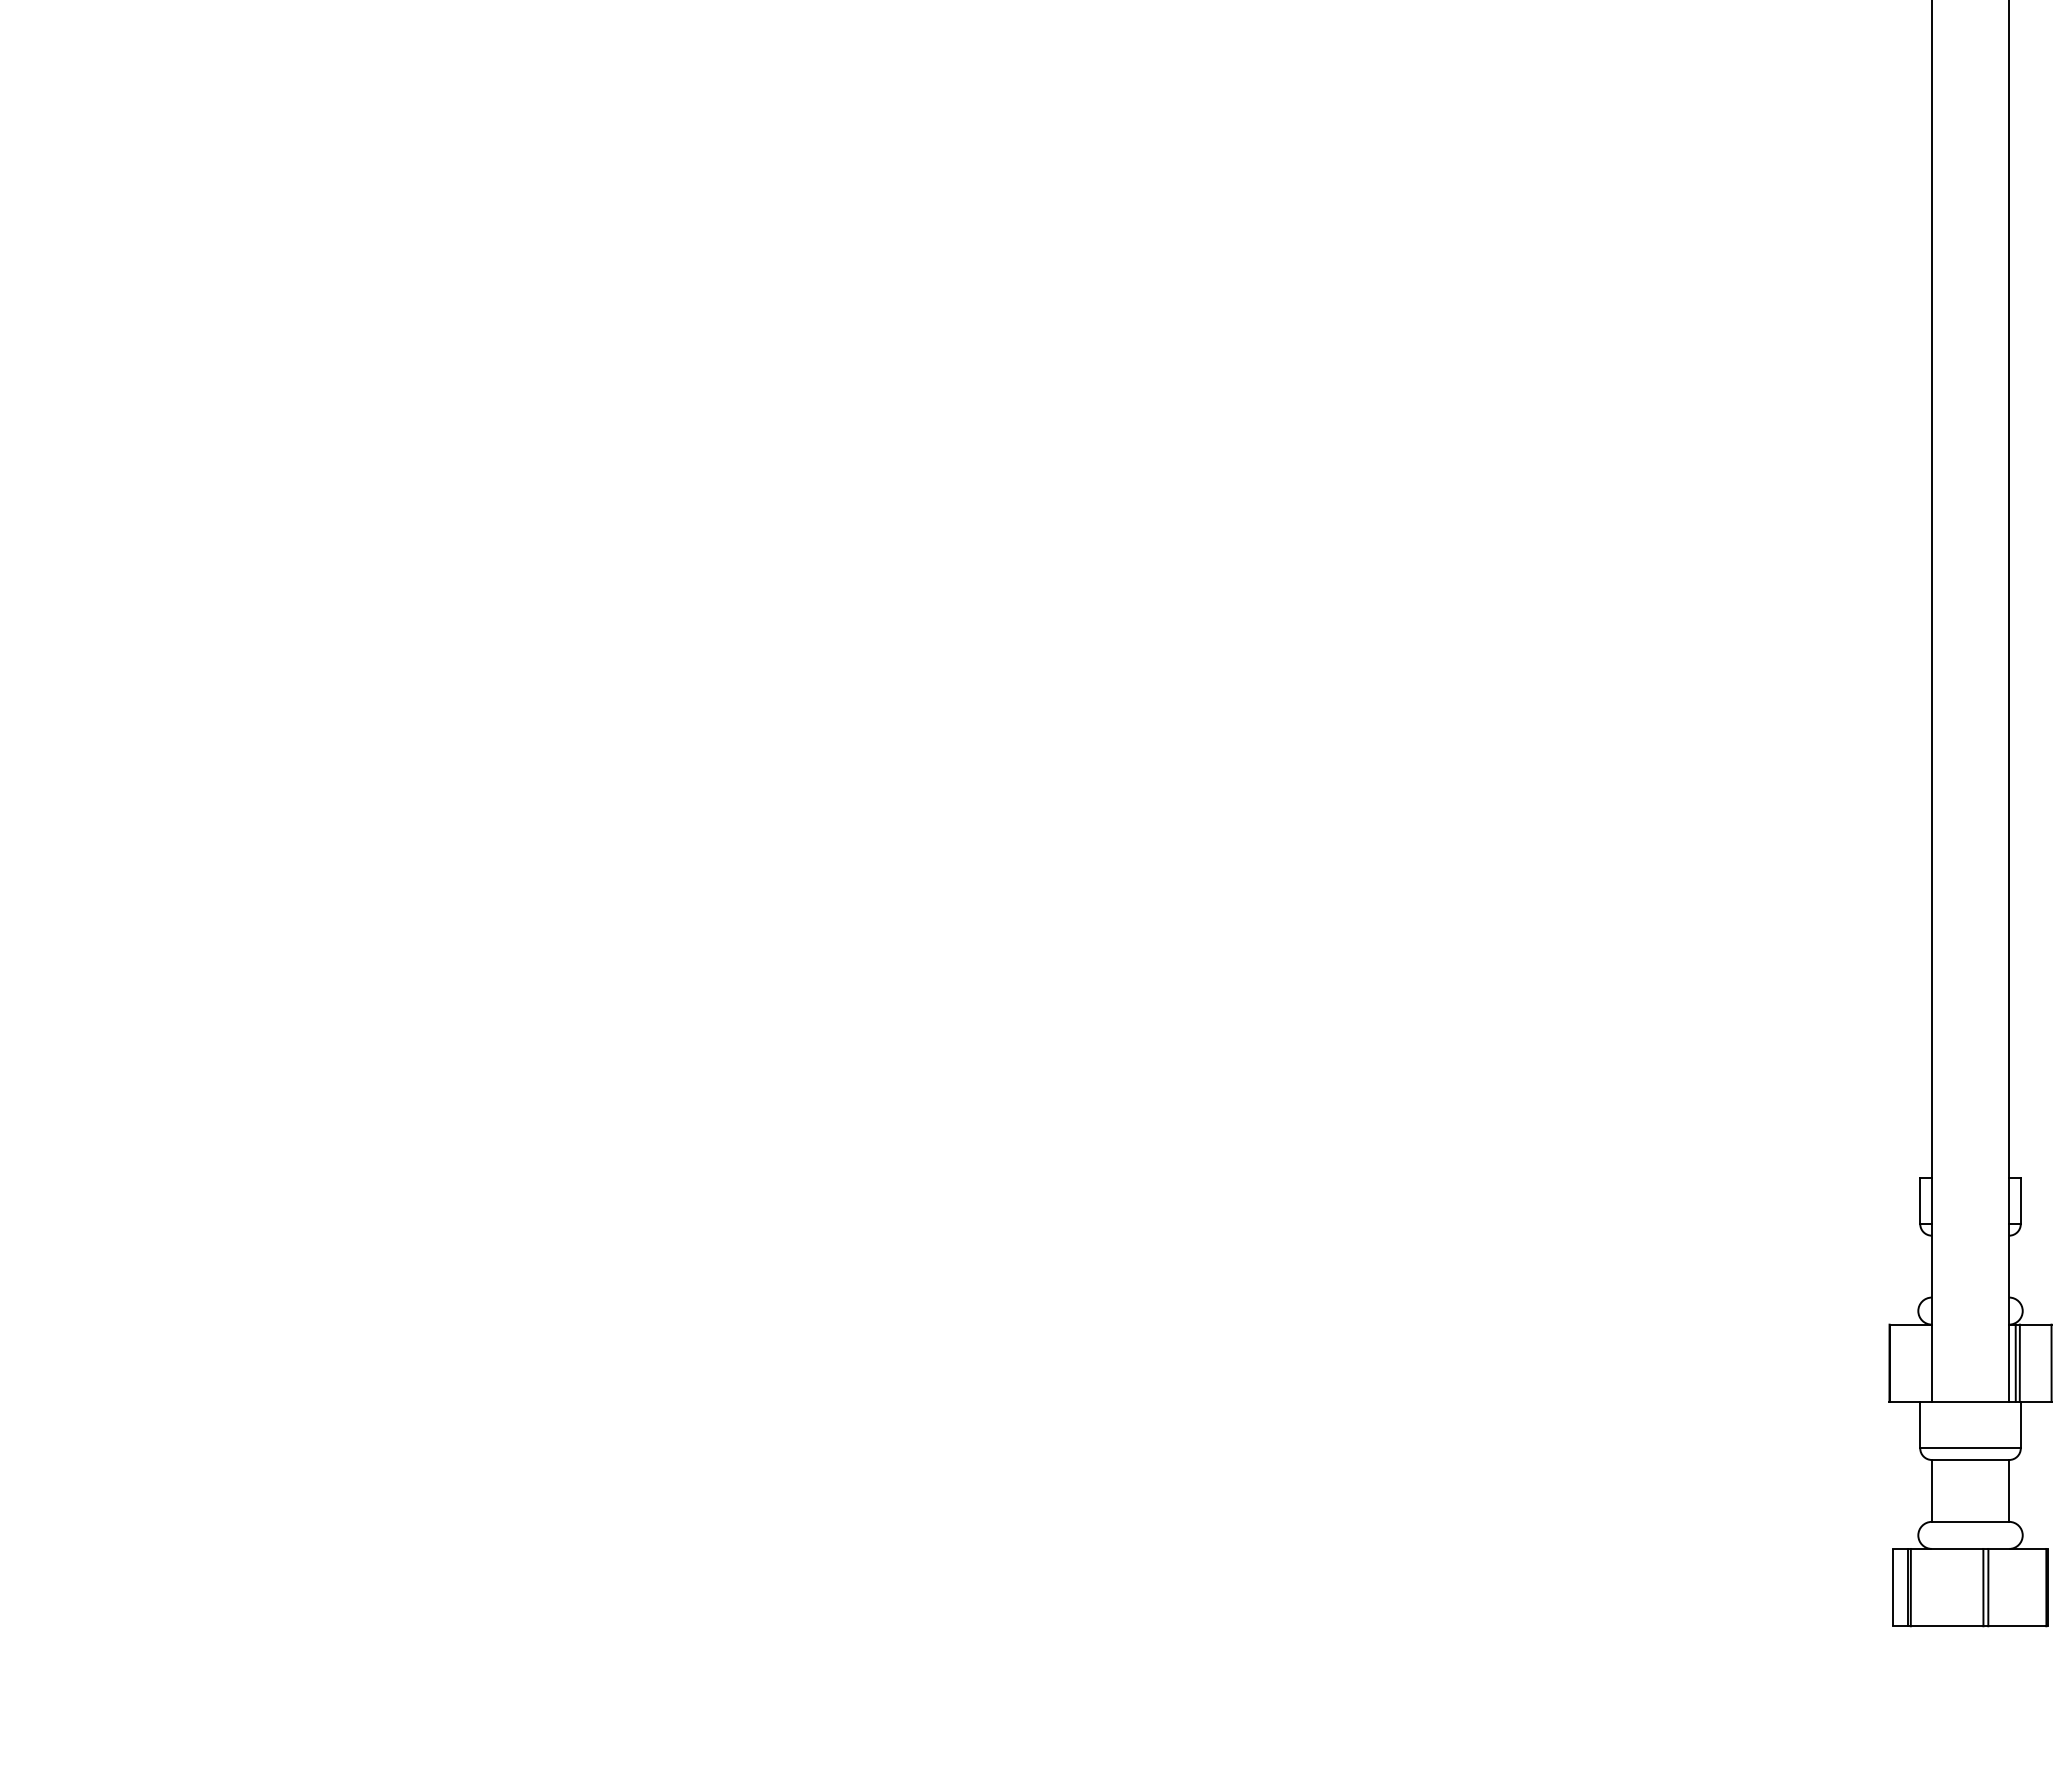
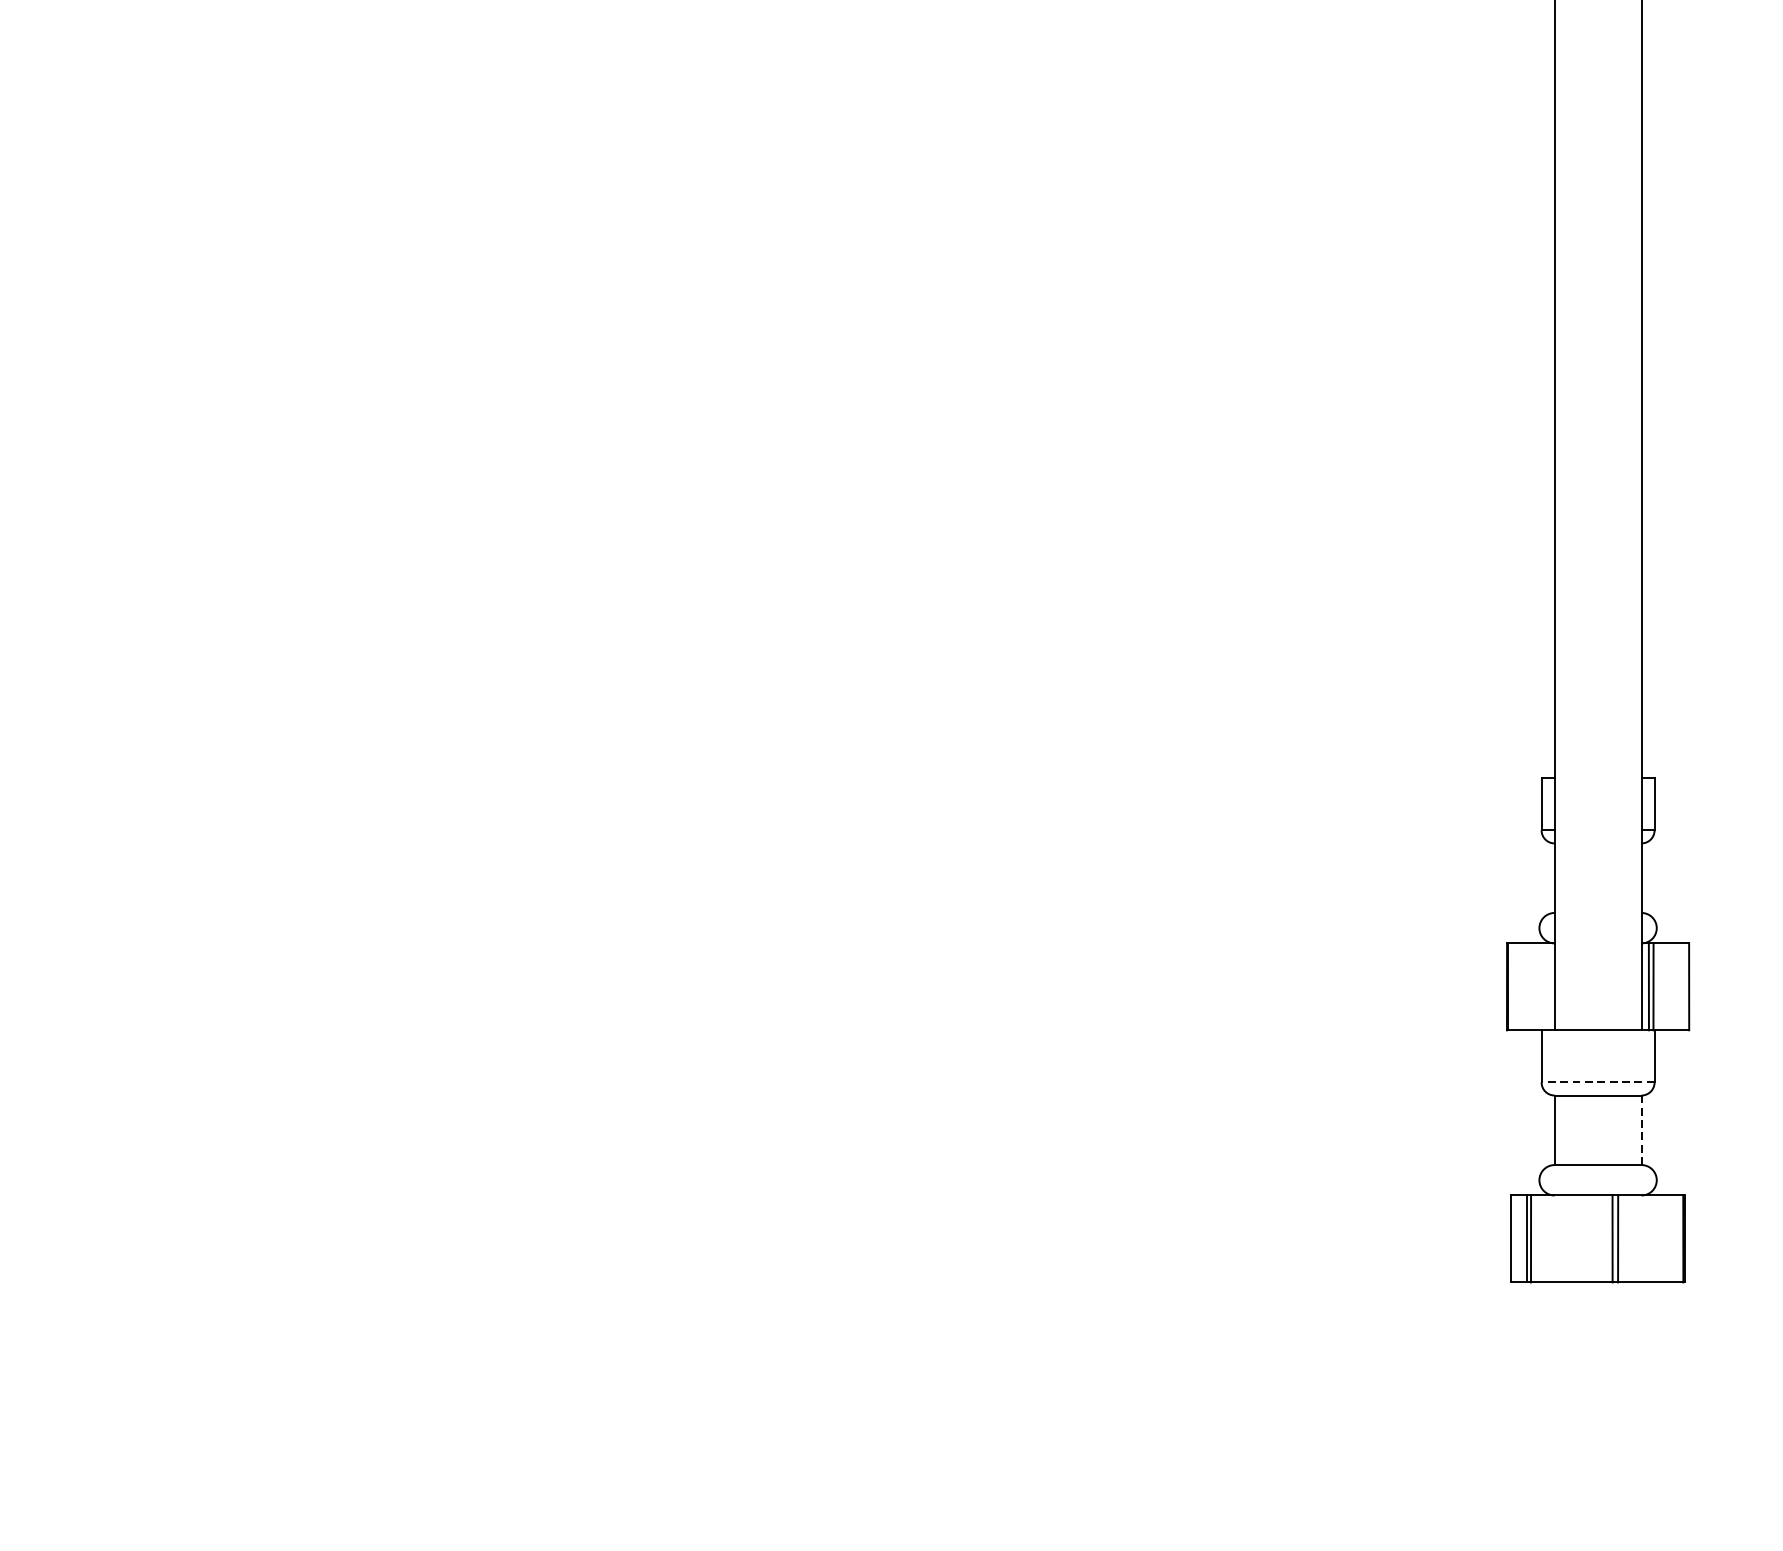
line: (1970, 1448) -> (1598, 1082), solid -> dashed
line: (2009, 1490) -> (1641, 1129), solid -> dashed

